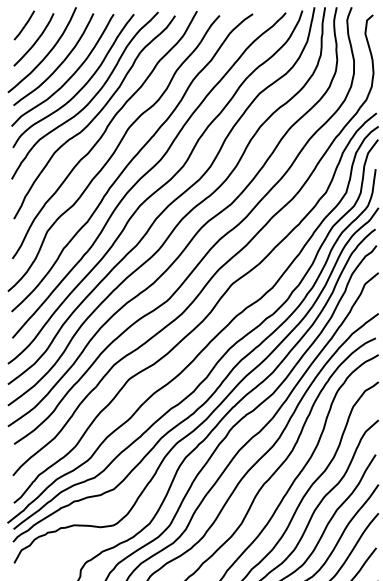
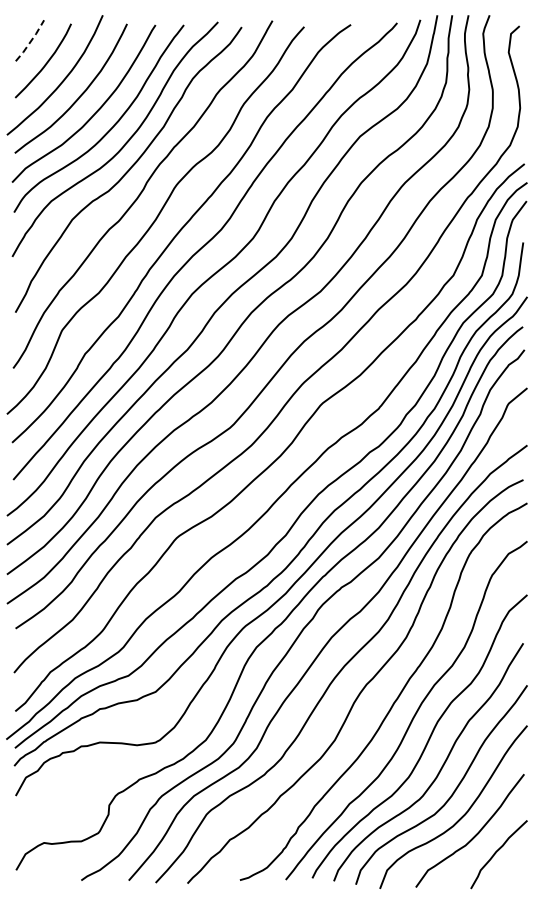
line: (25, 25) -> (31, 41), solid -> dashed

